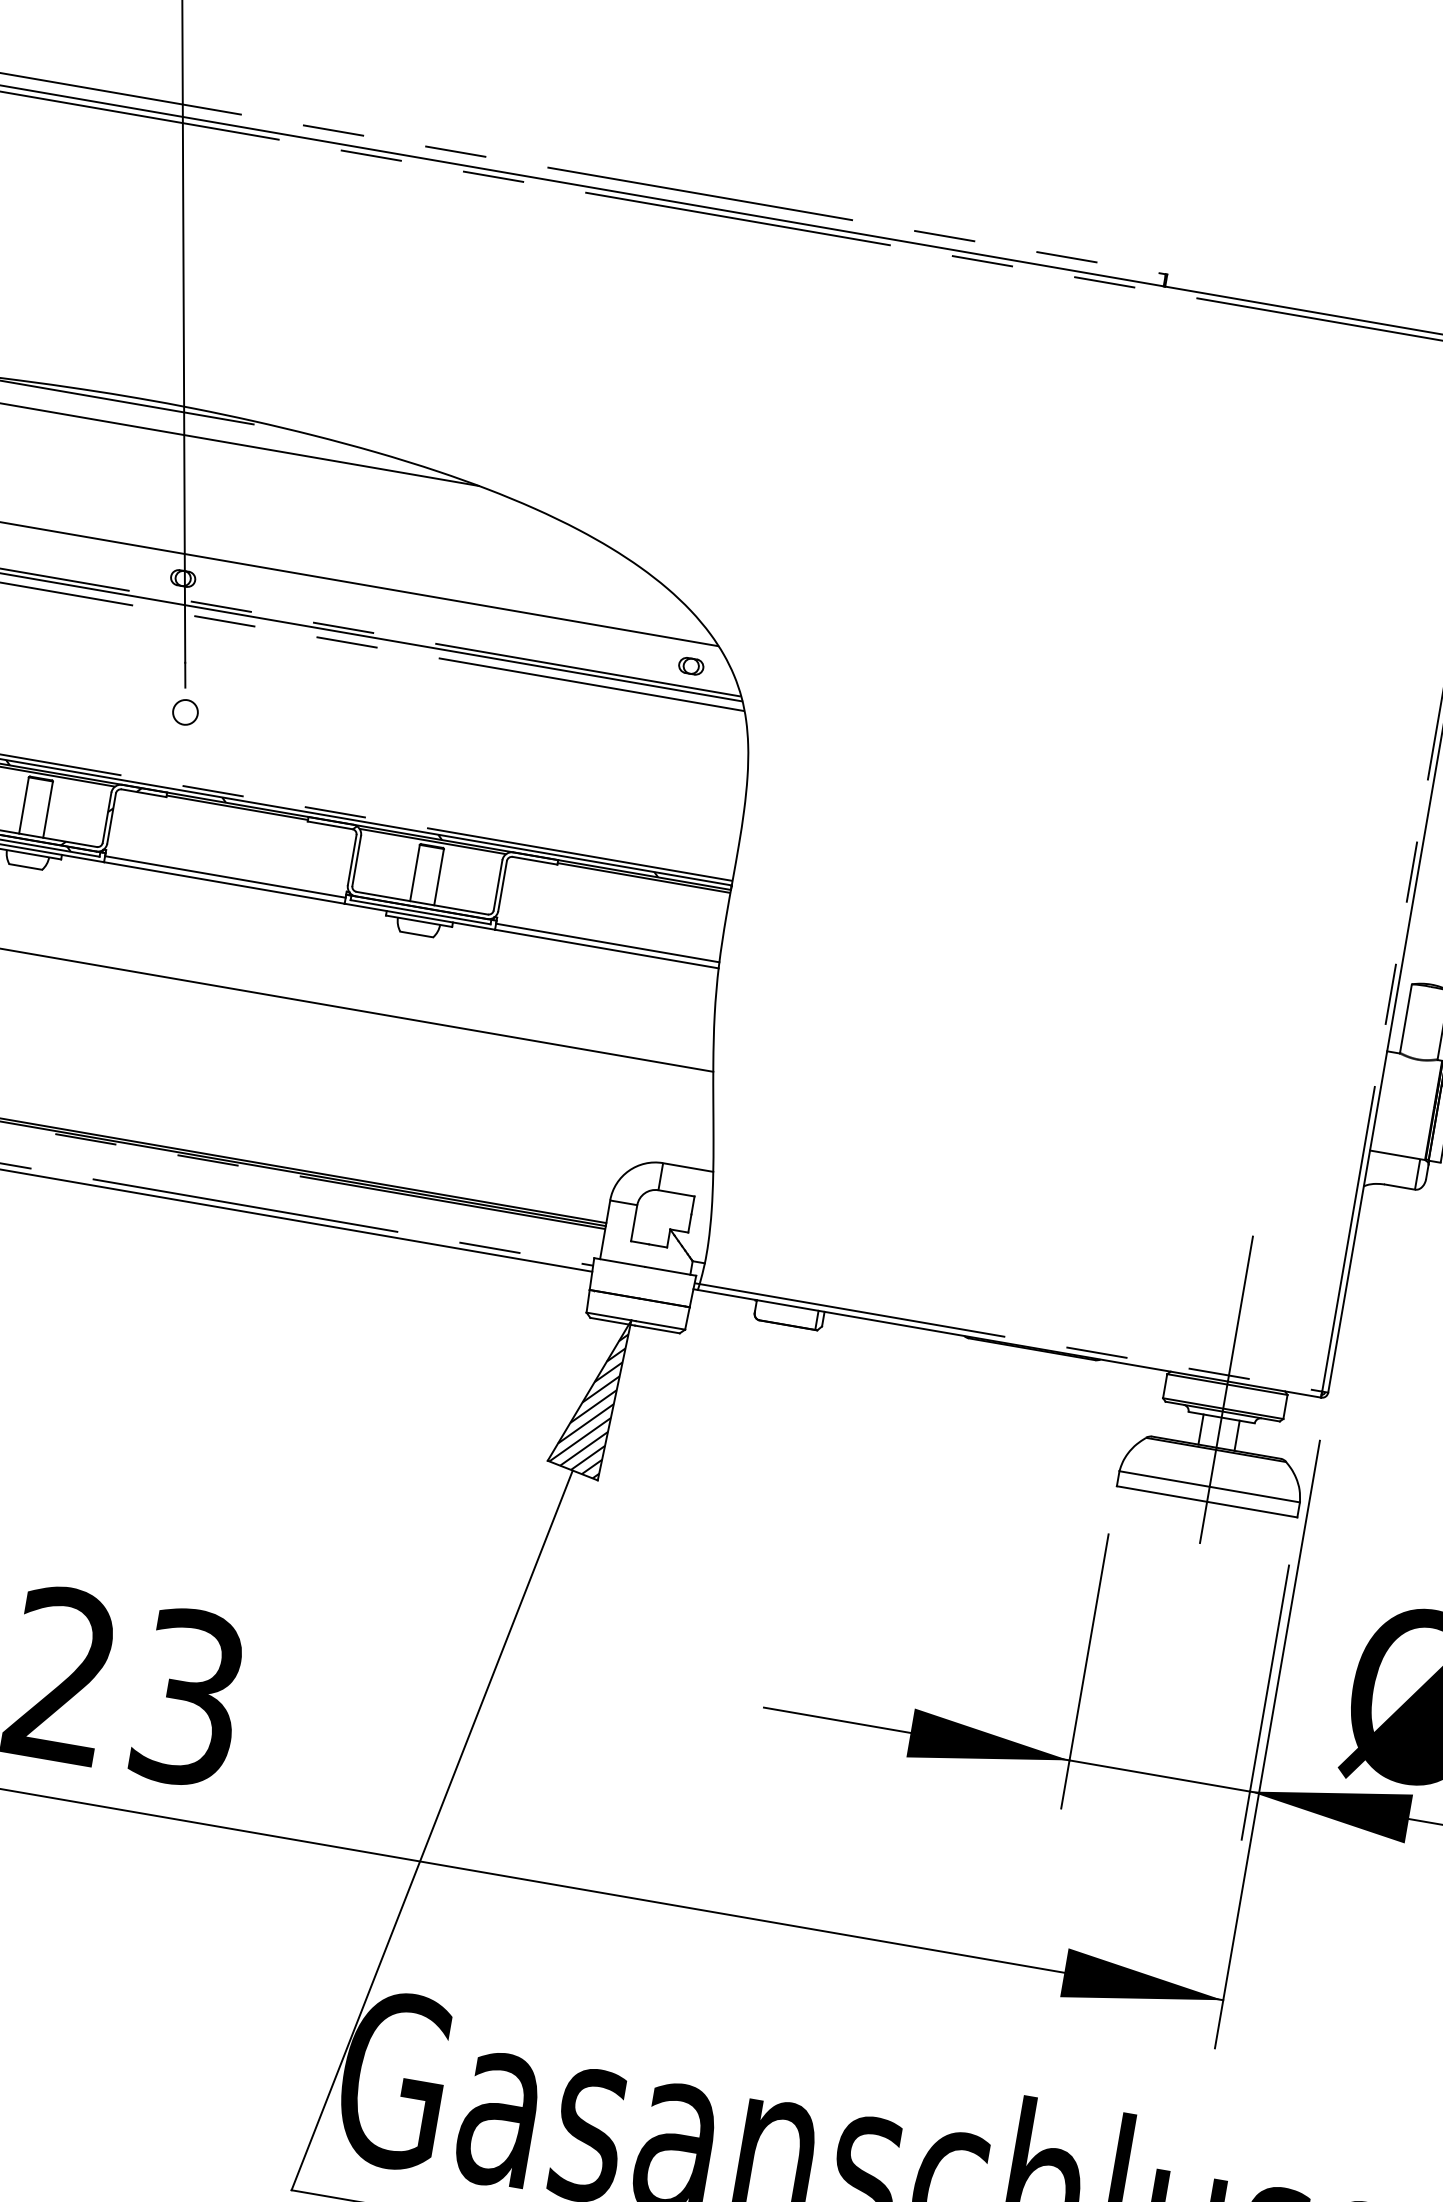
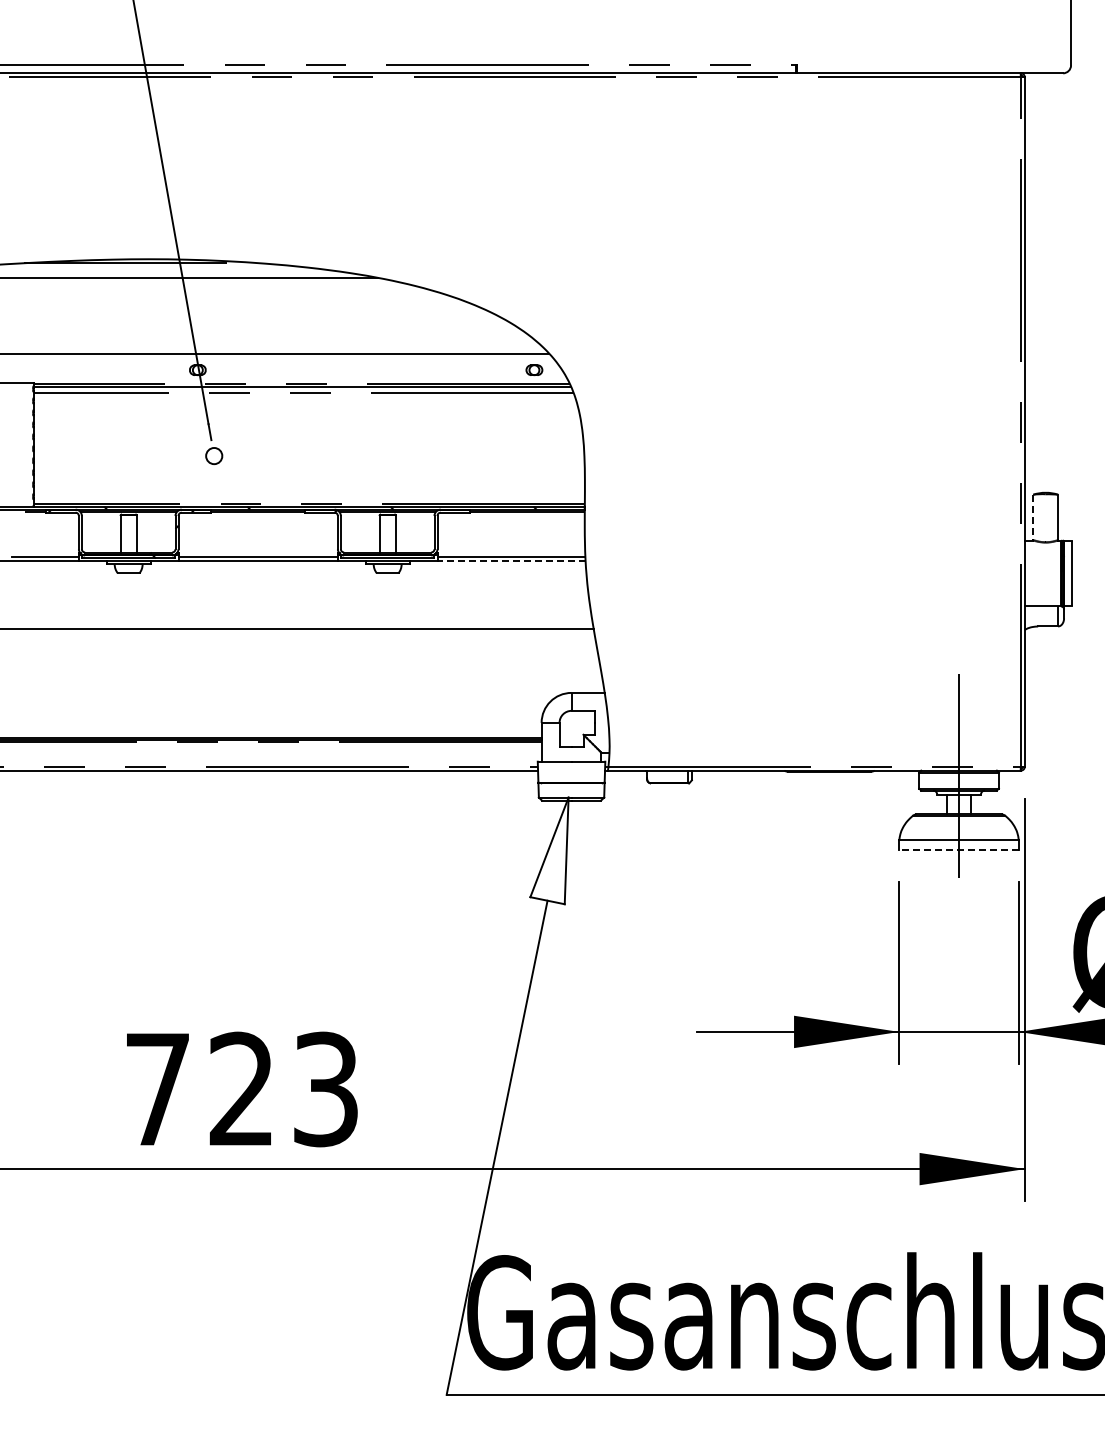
line: (606, 949) -> (511, 561), solid -> dashed
line: (1406, 1018) -> (1033, 517), solid -> dashed
hatch: (588, 1395) -> (549, 850), removed
line: (1207, 1502) -> (959, 850), solid -> dashed

